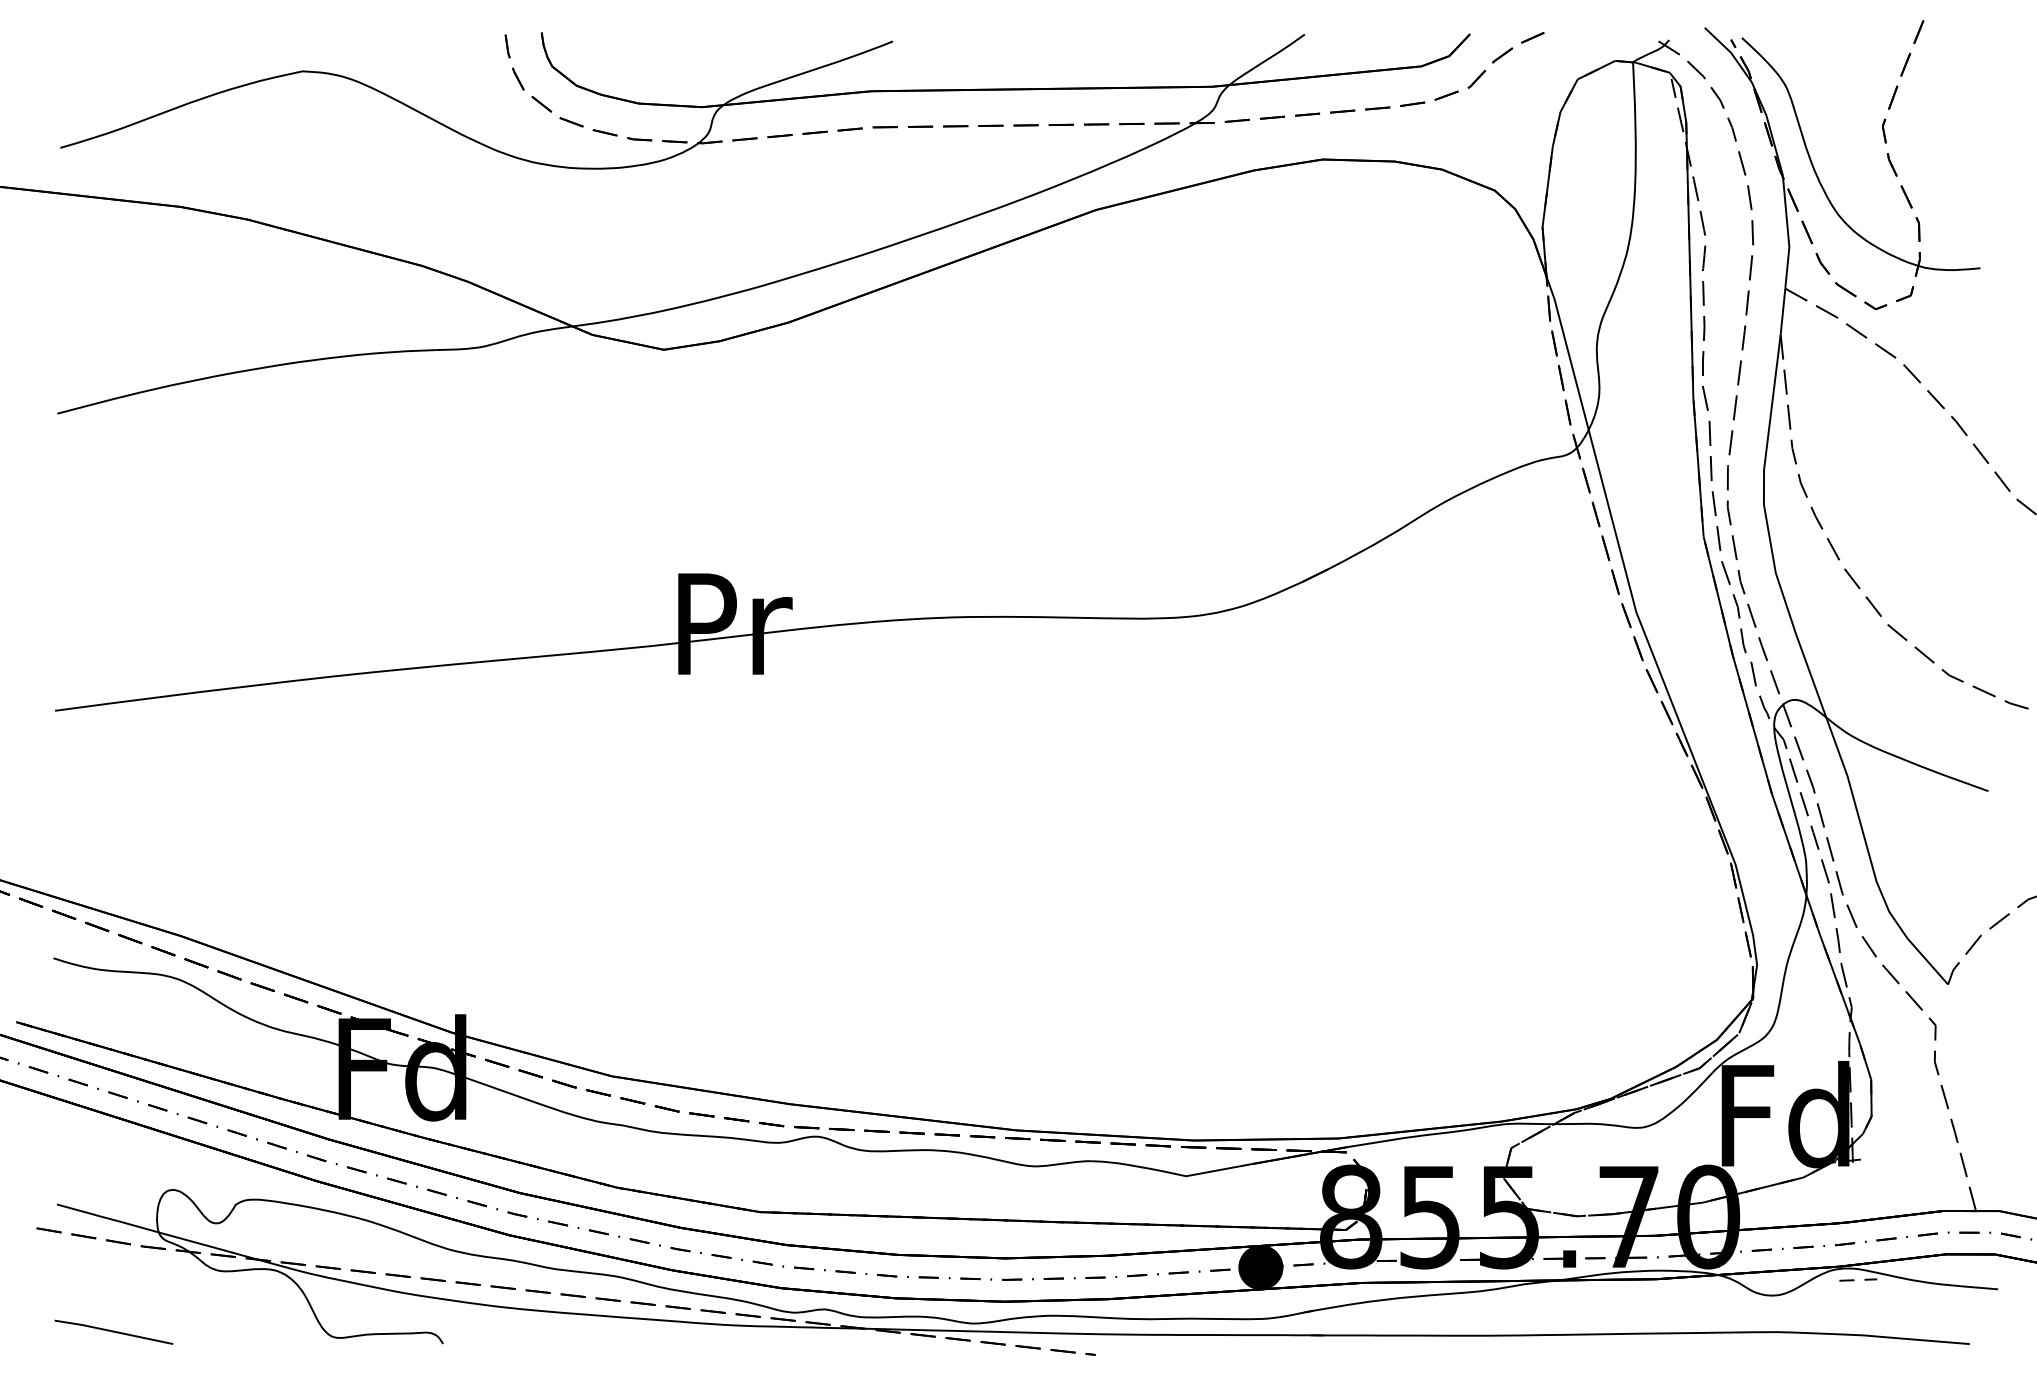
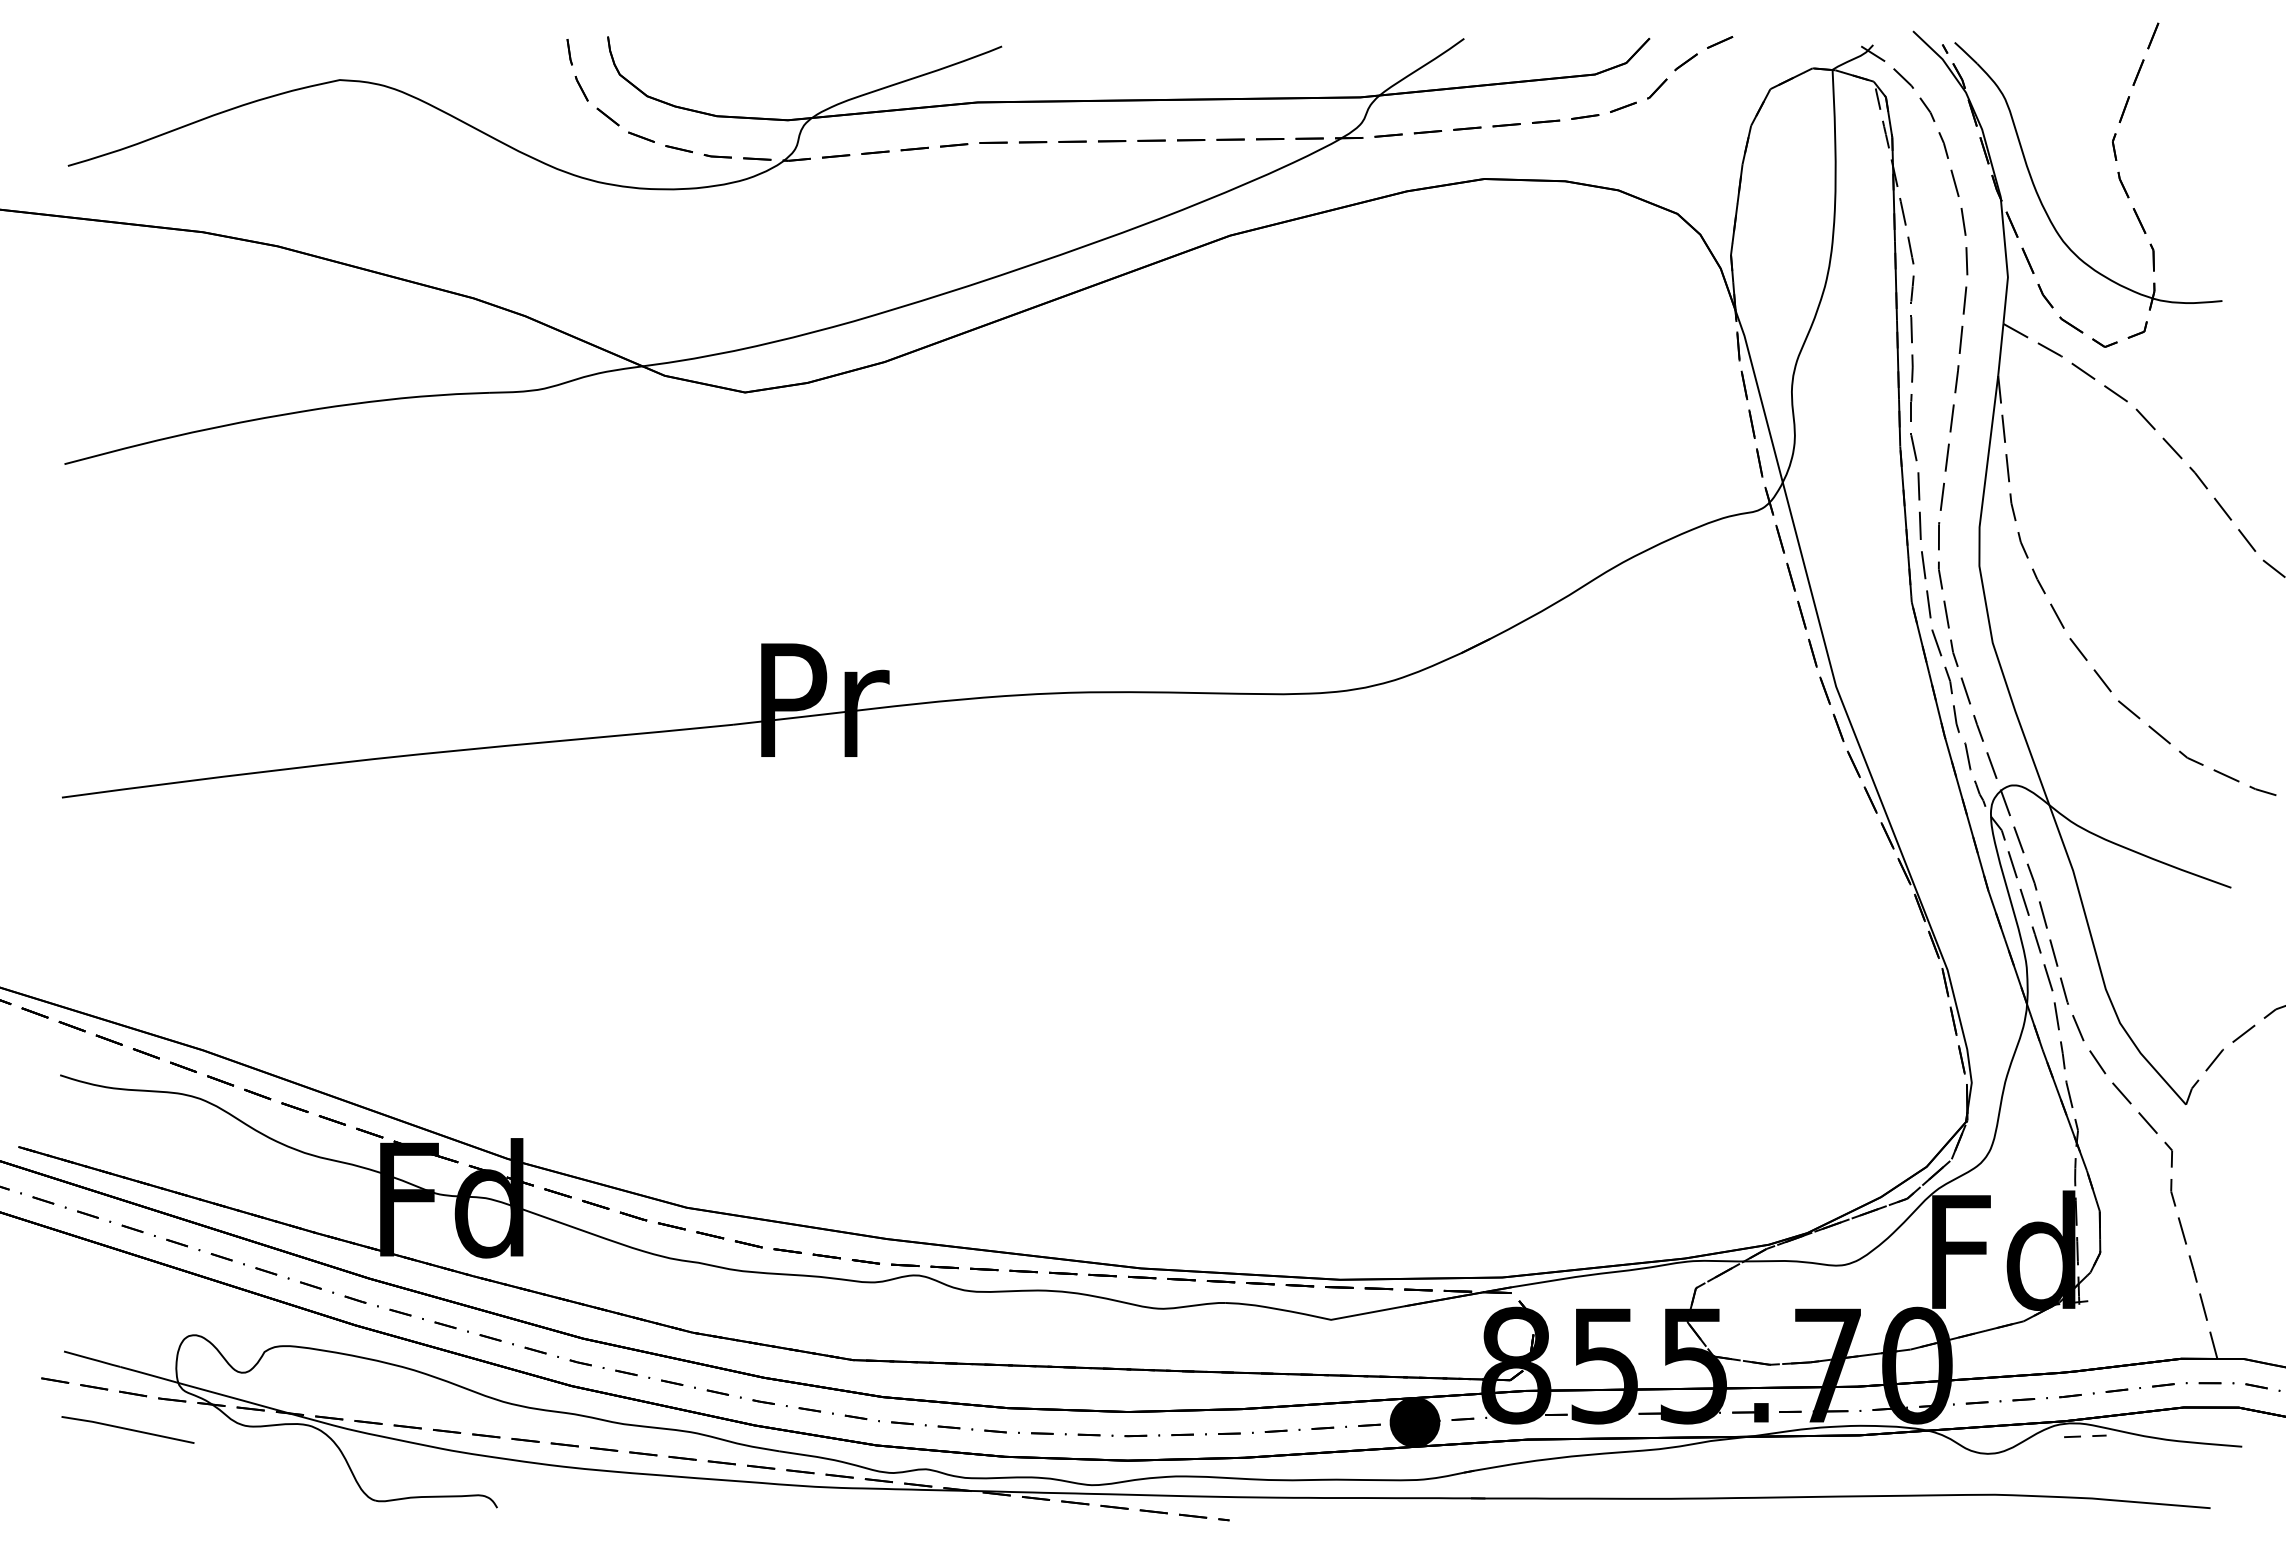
curve: (113, 1331) -> (127, 1429), moved

